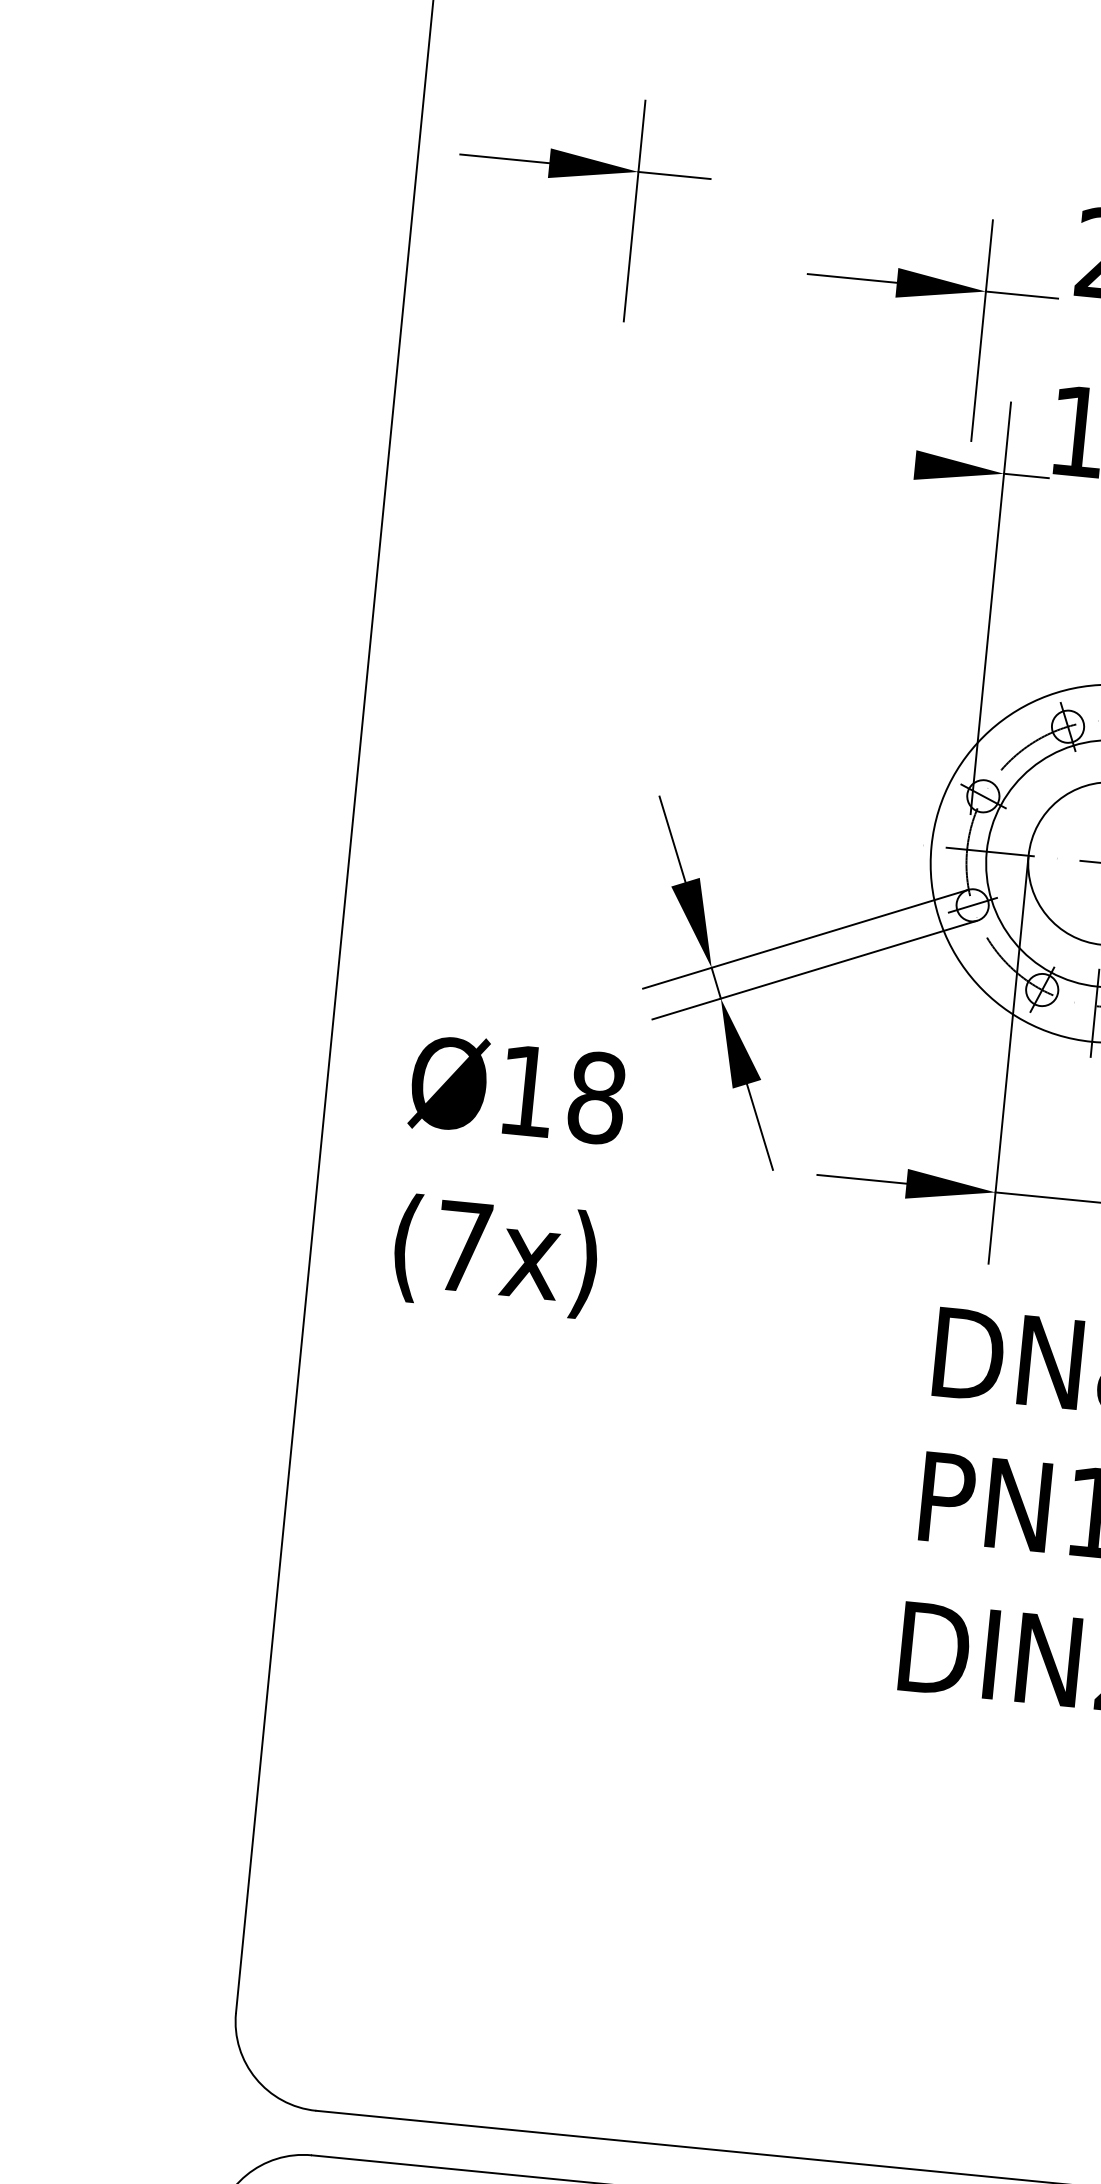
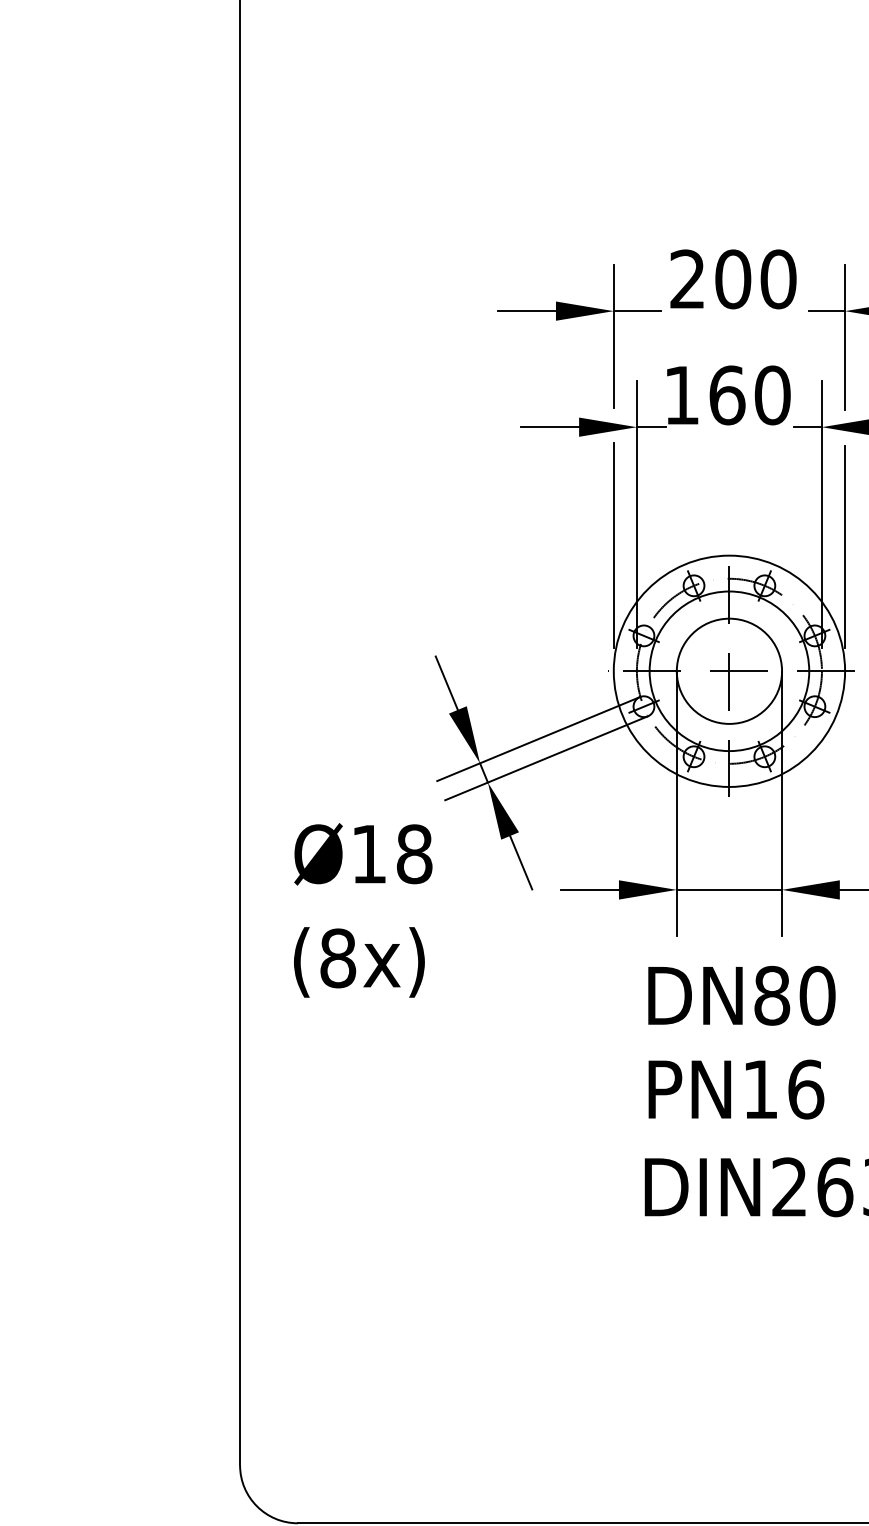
part: (581, 176) -> (346, 262), removed
line: (870, 461) -> (550, 427), added
line: (950, 652) -> (613, 545), added
text: (464, 1247) -> (338, 958), (7x) -> (8x)

